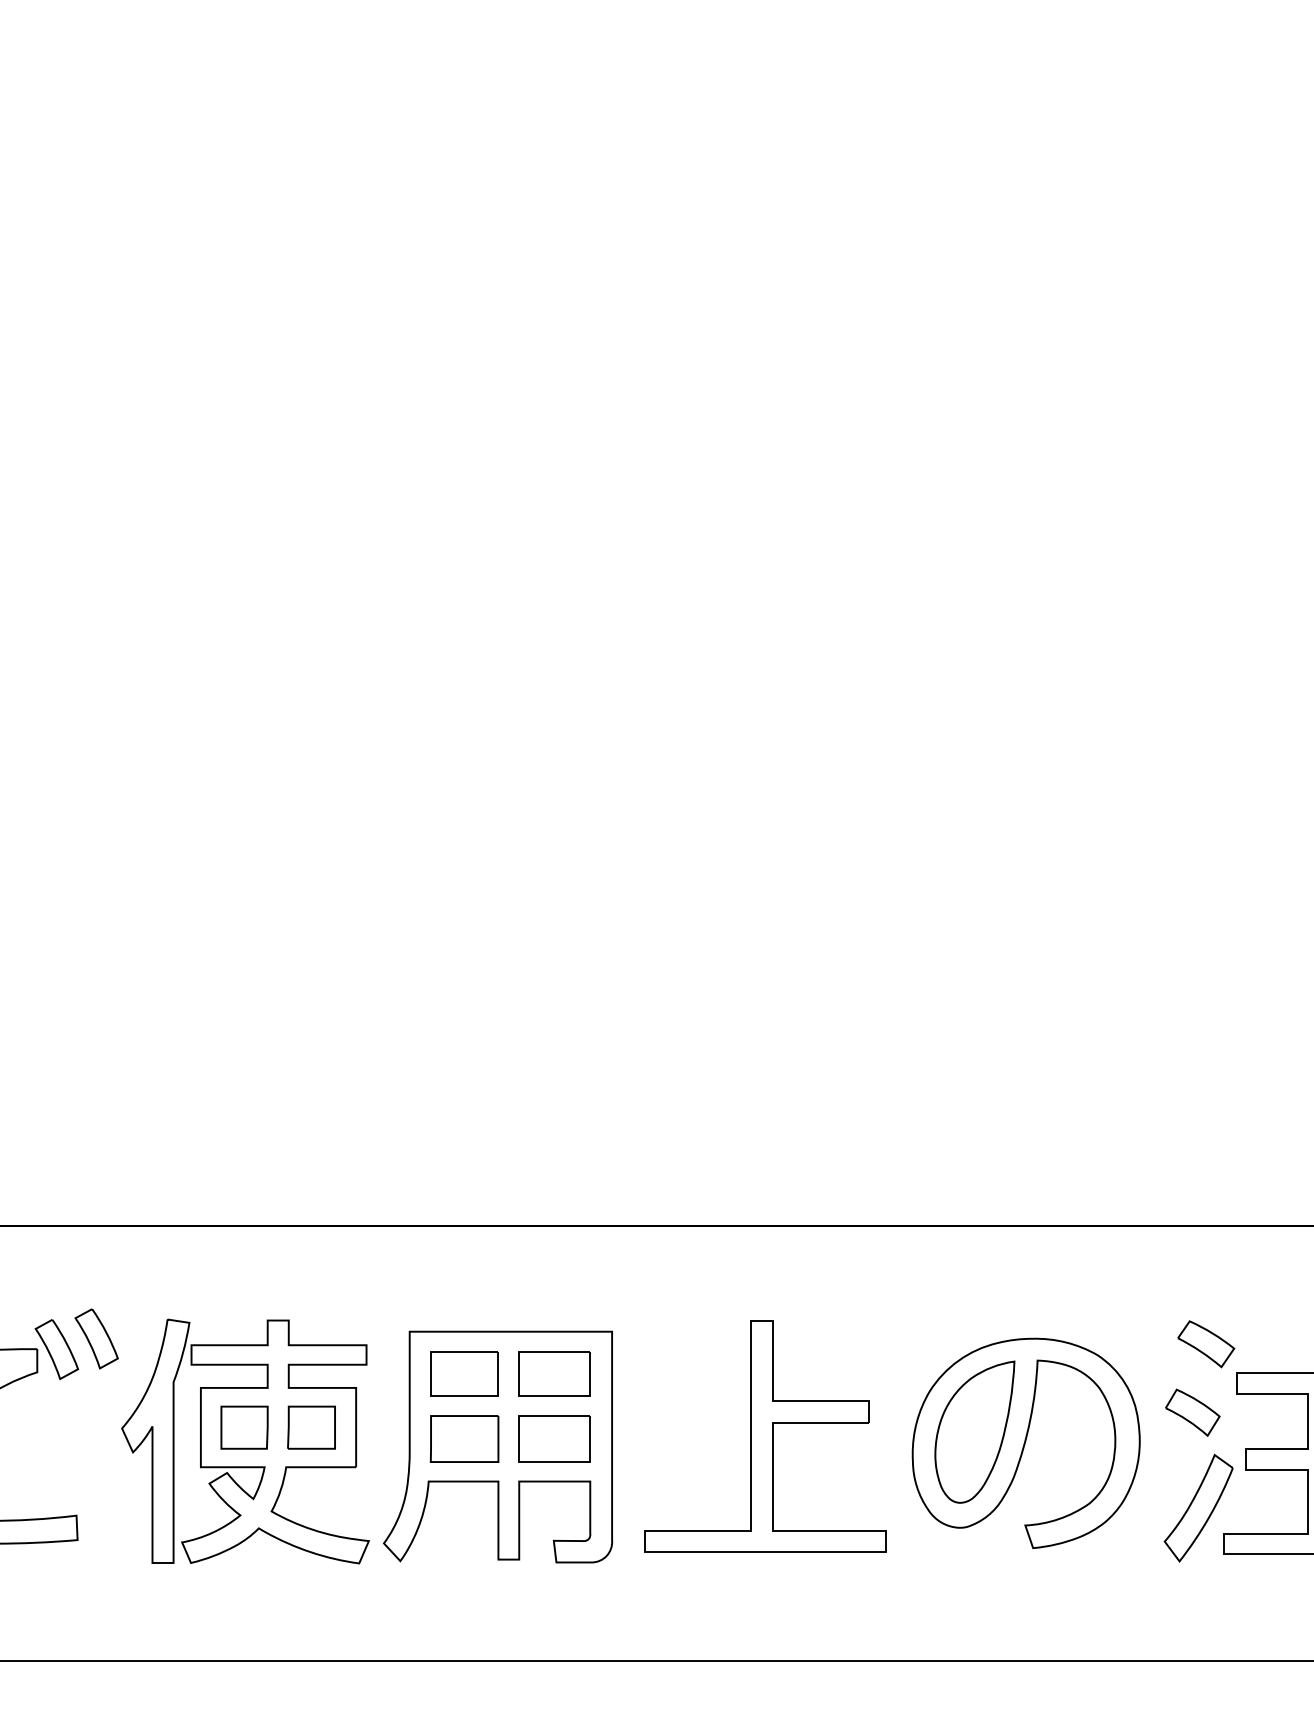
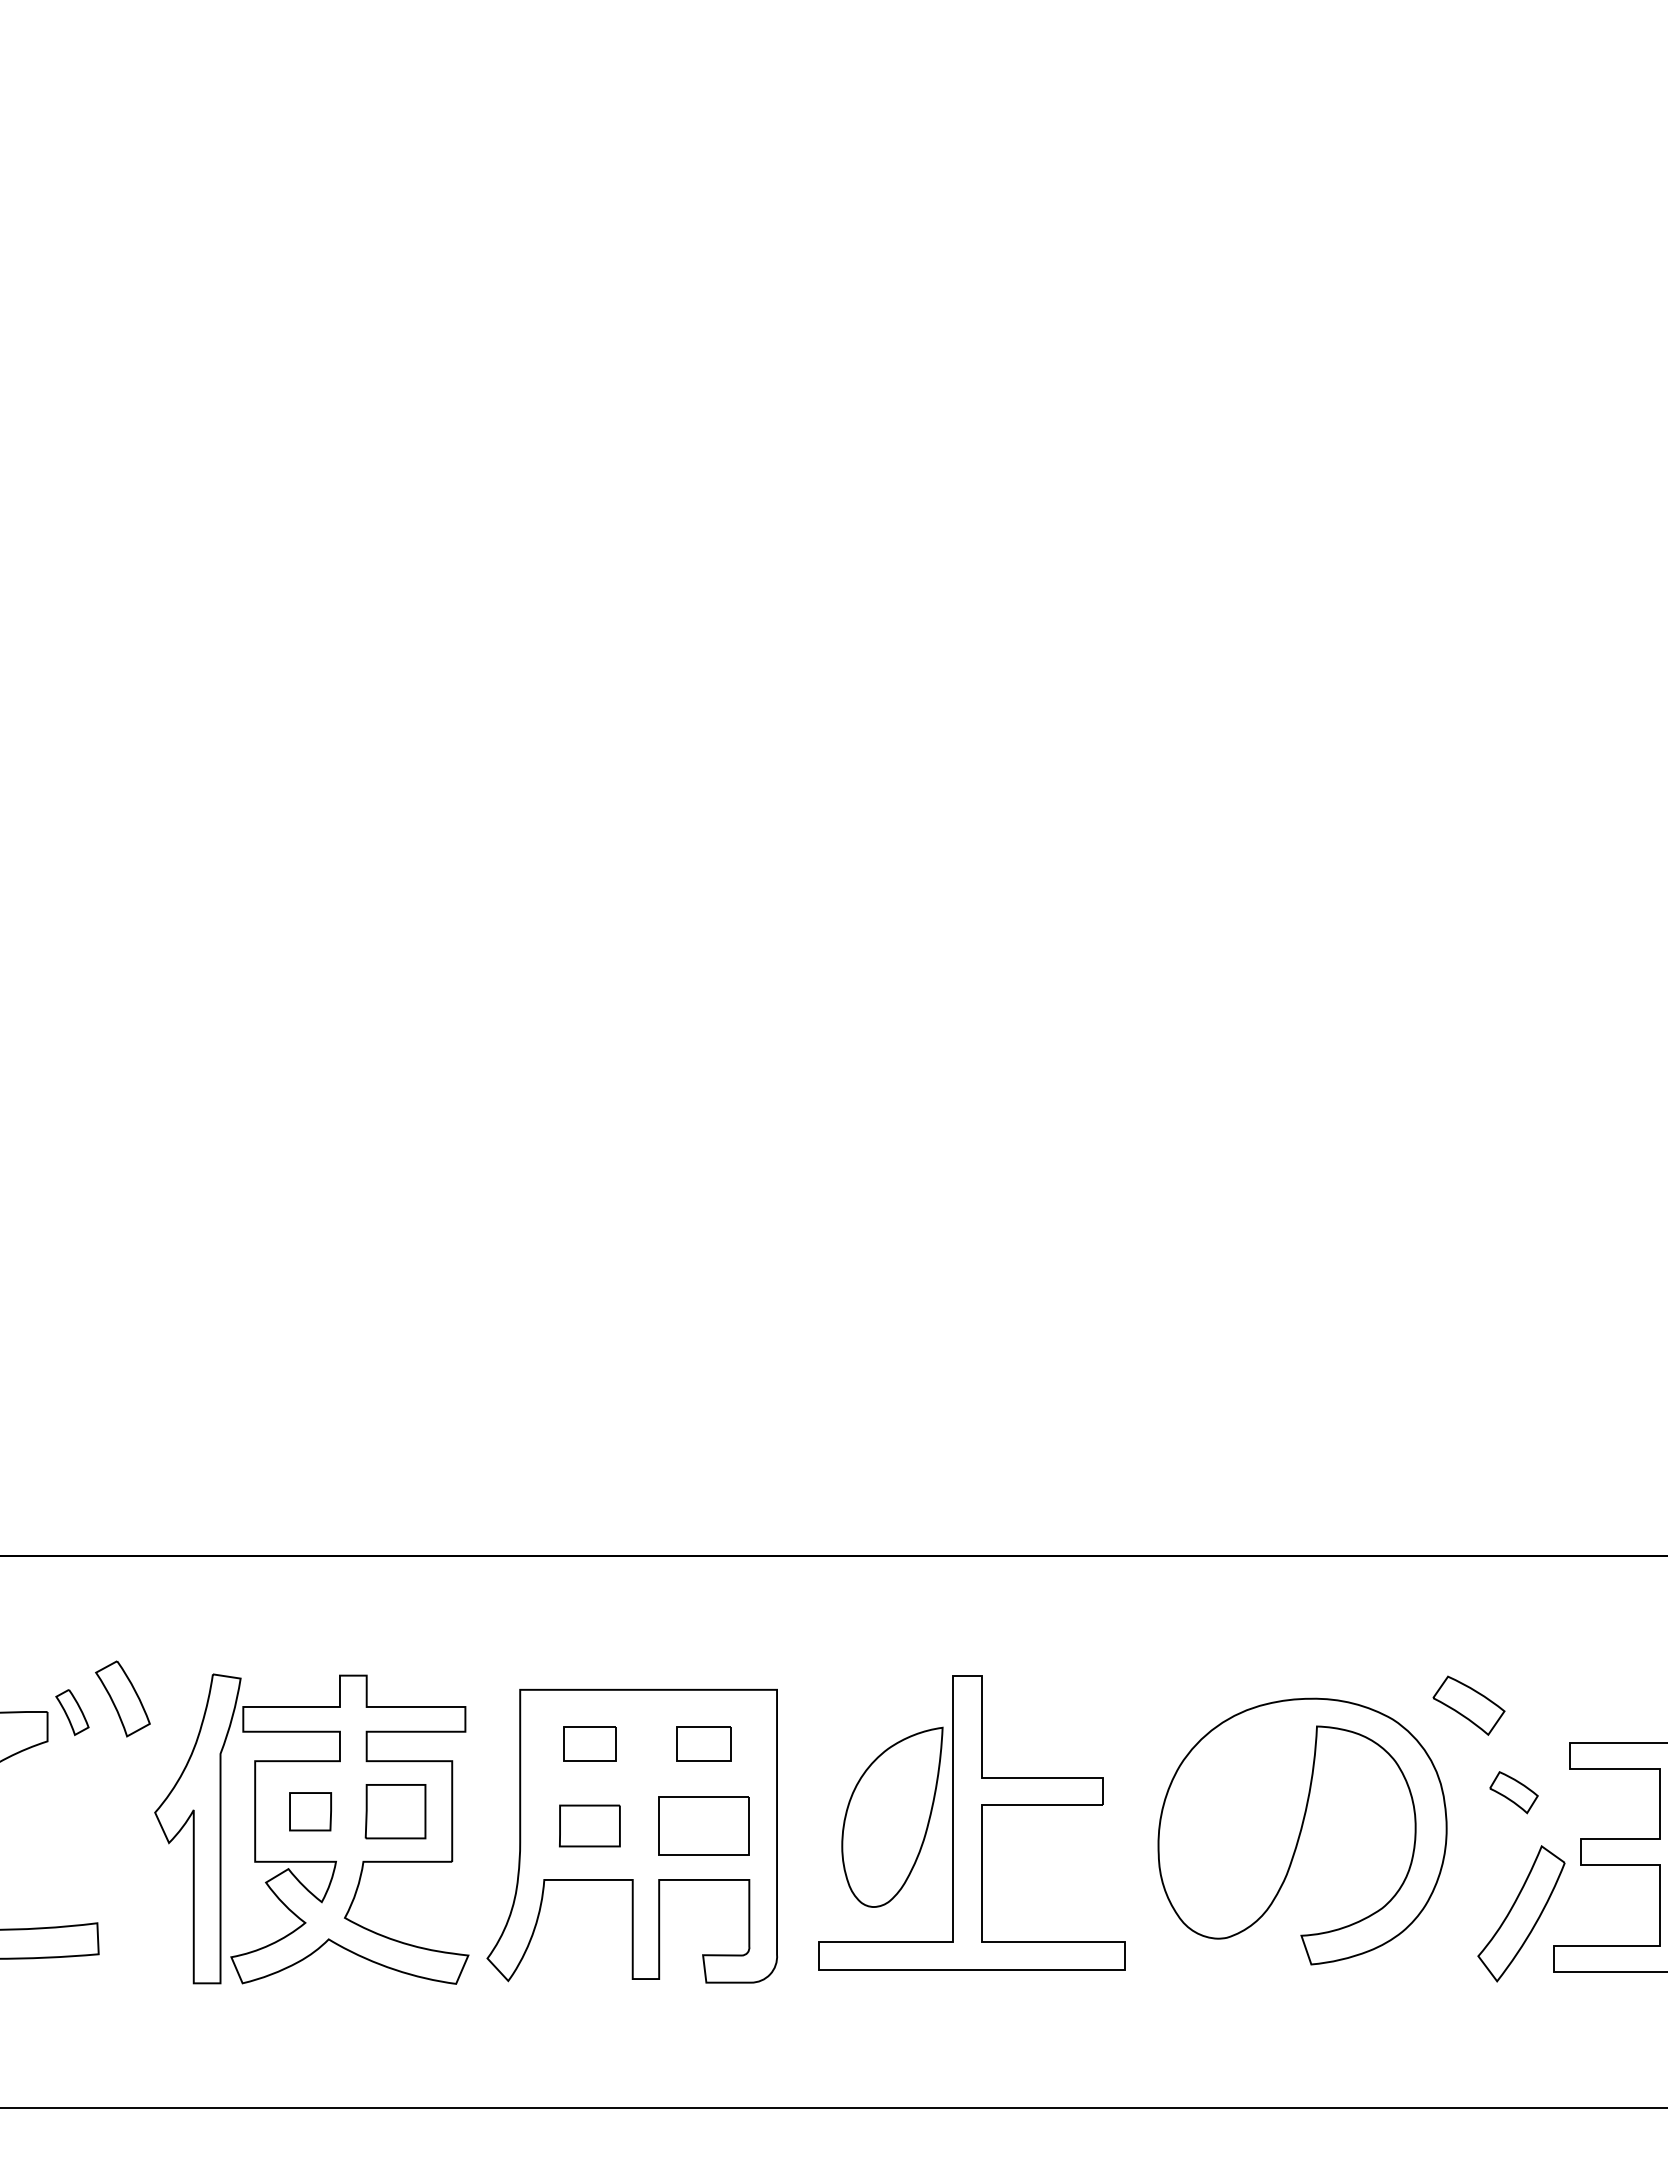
part: (1205, 1344) -> (1468, 1705), moved
part: (56, 1349) -> (72, 1712), size x0.6
part: (464, 1374) -> (589, 1743), size x0.6
part: (554, 1374) -> (703, 1743), size x0.6
part: (1192, 1412) -> (1513, 1792), size x0.7
part: (244, 1427) -> (310, 1811), size x0.7
part: (974, 1431) -> (892, 1816), moved
part: (464, 1438) -> (589, 1825), size x0.7

